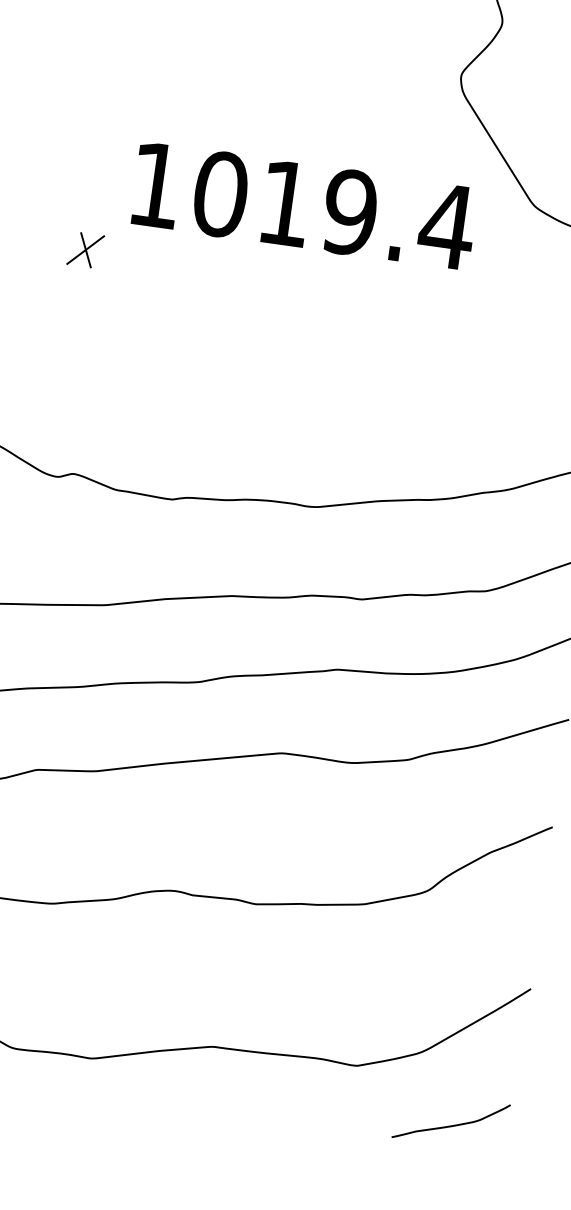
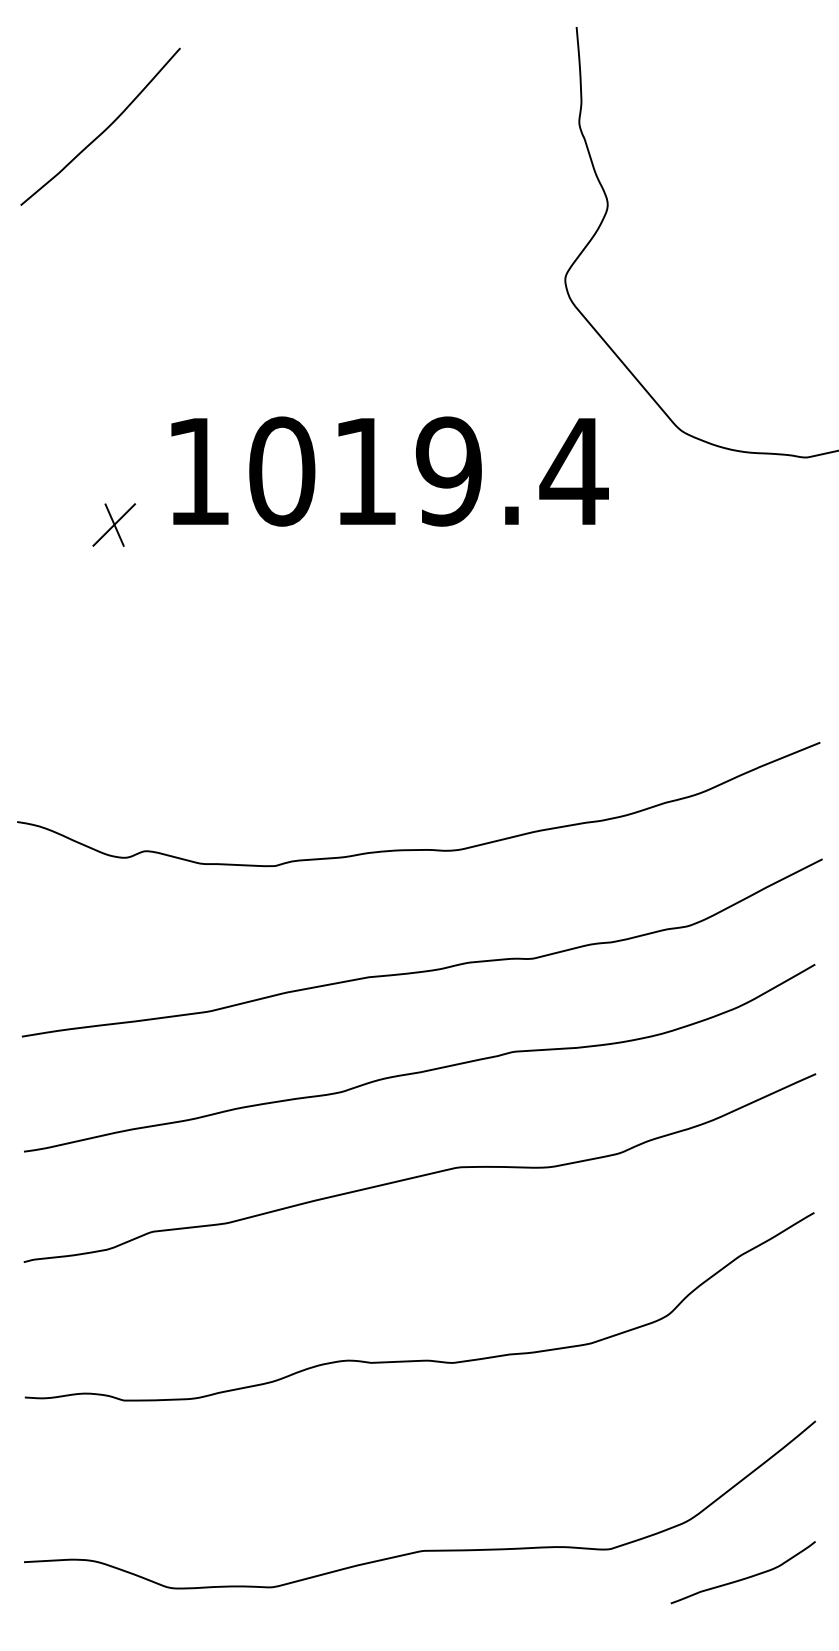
part: (85, 249) -> (114, 524), moved
curve: (452, 1125) -> (745, 1577), moved

